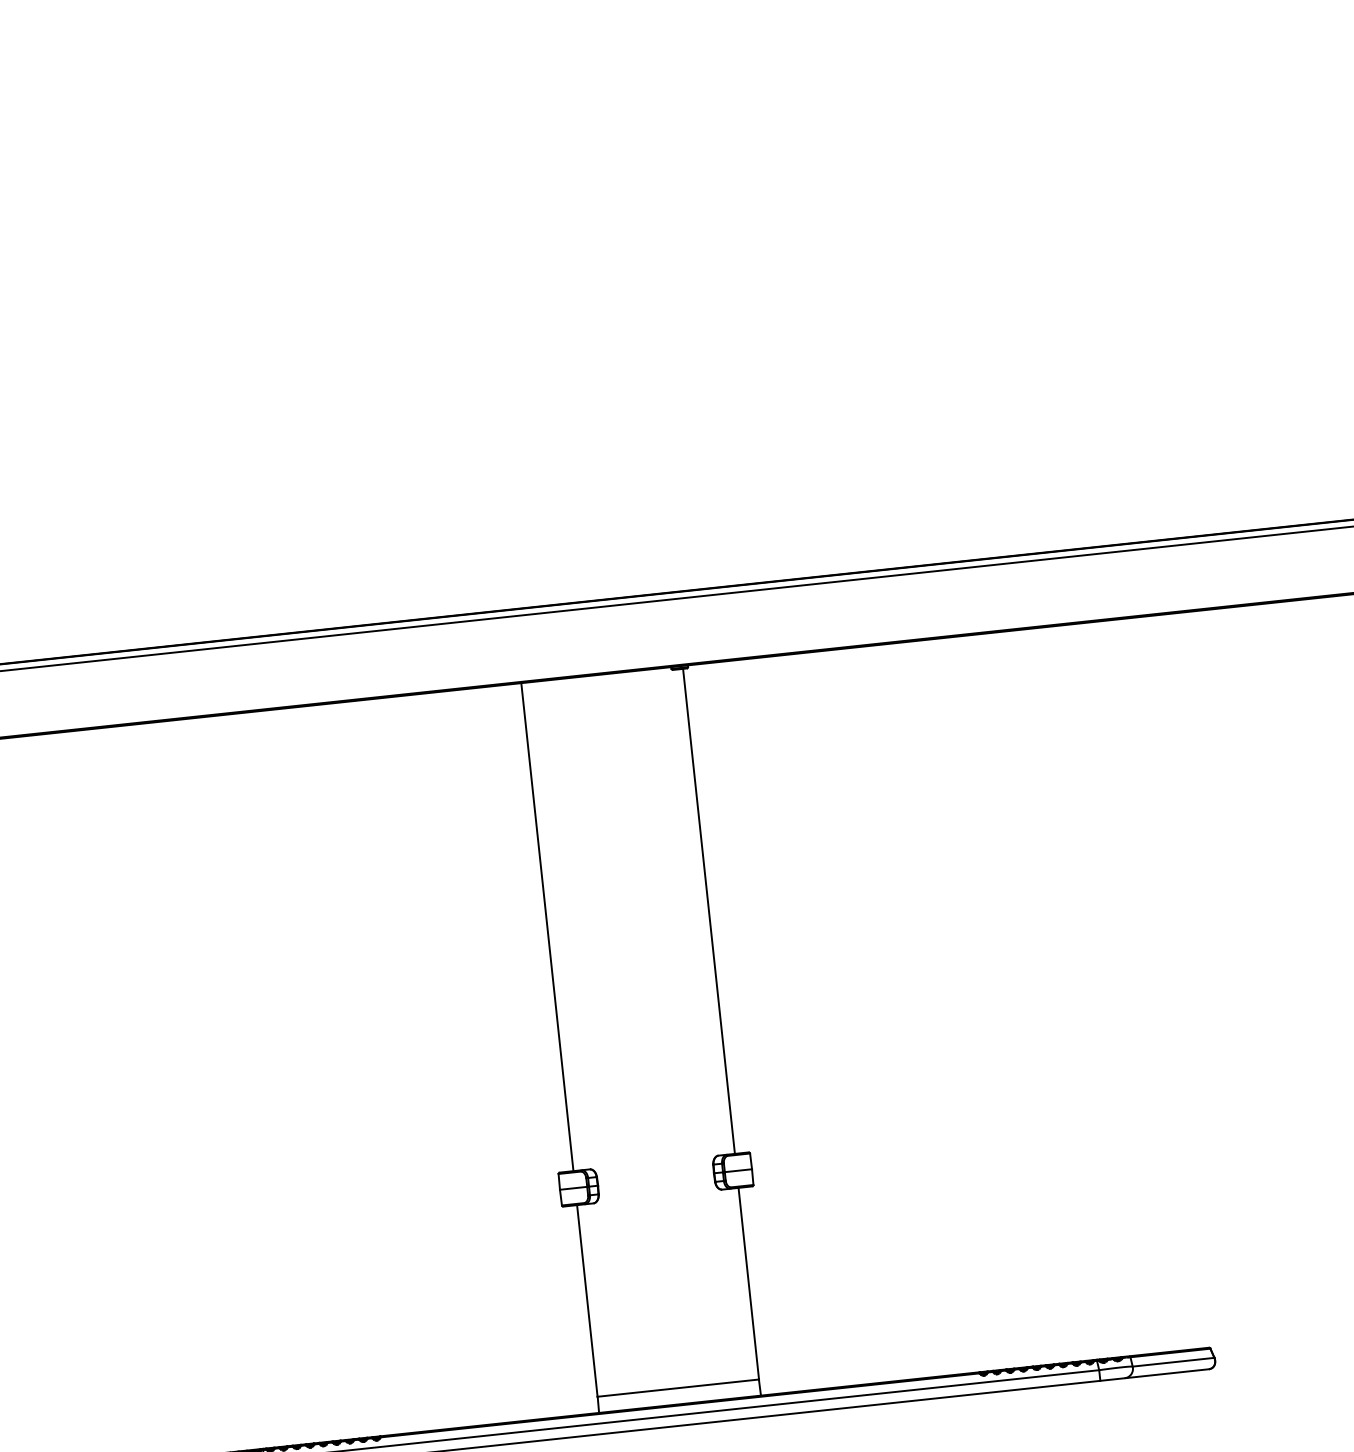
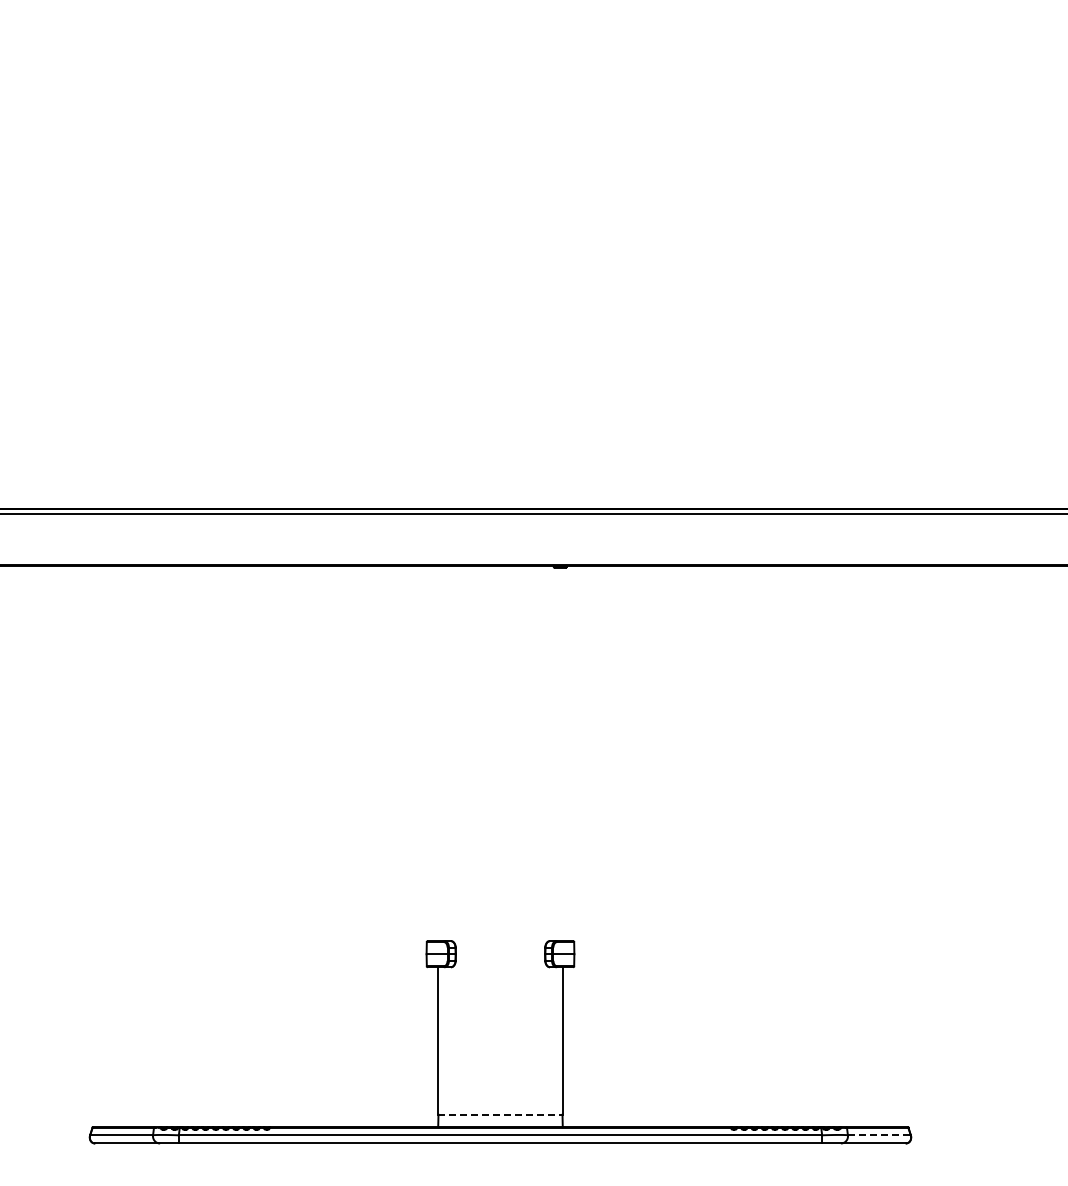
line: (708, 911) -> (562, 754), removed
line: (547, 927) -> (438, 753), removed
line: (1173, 1362) -> (879, 1135), solid -> dashed
line: (678, 1387) -> (500, 1114), solid -> dashed

